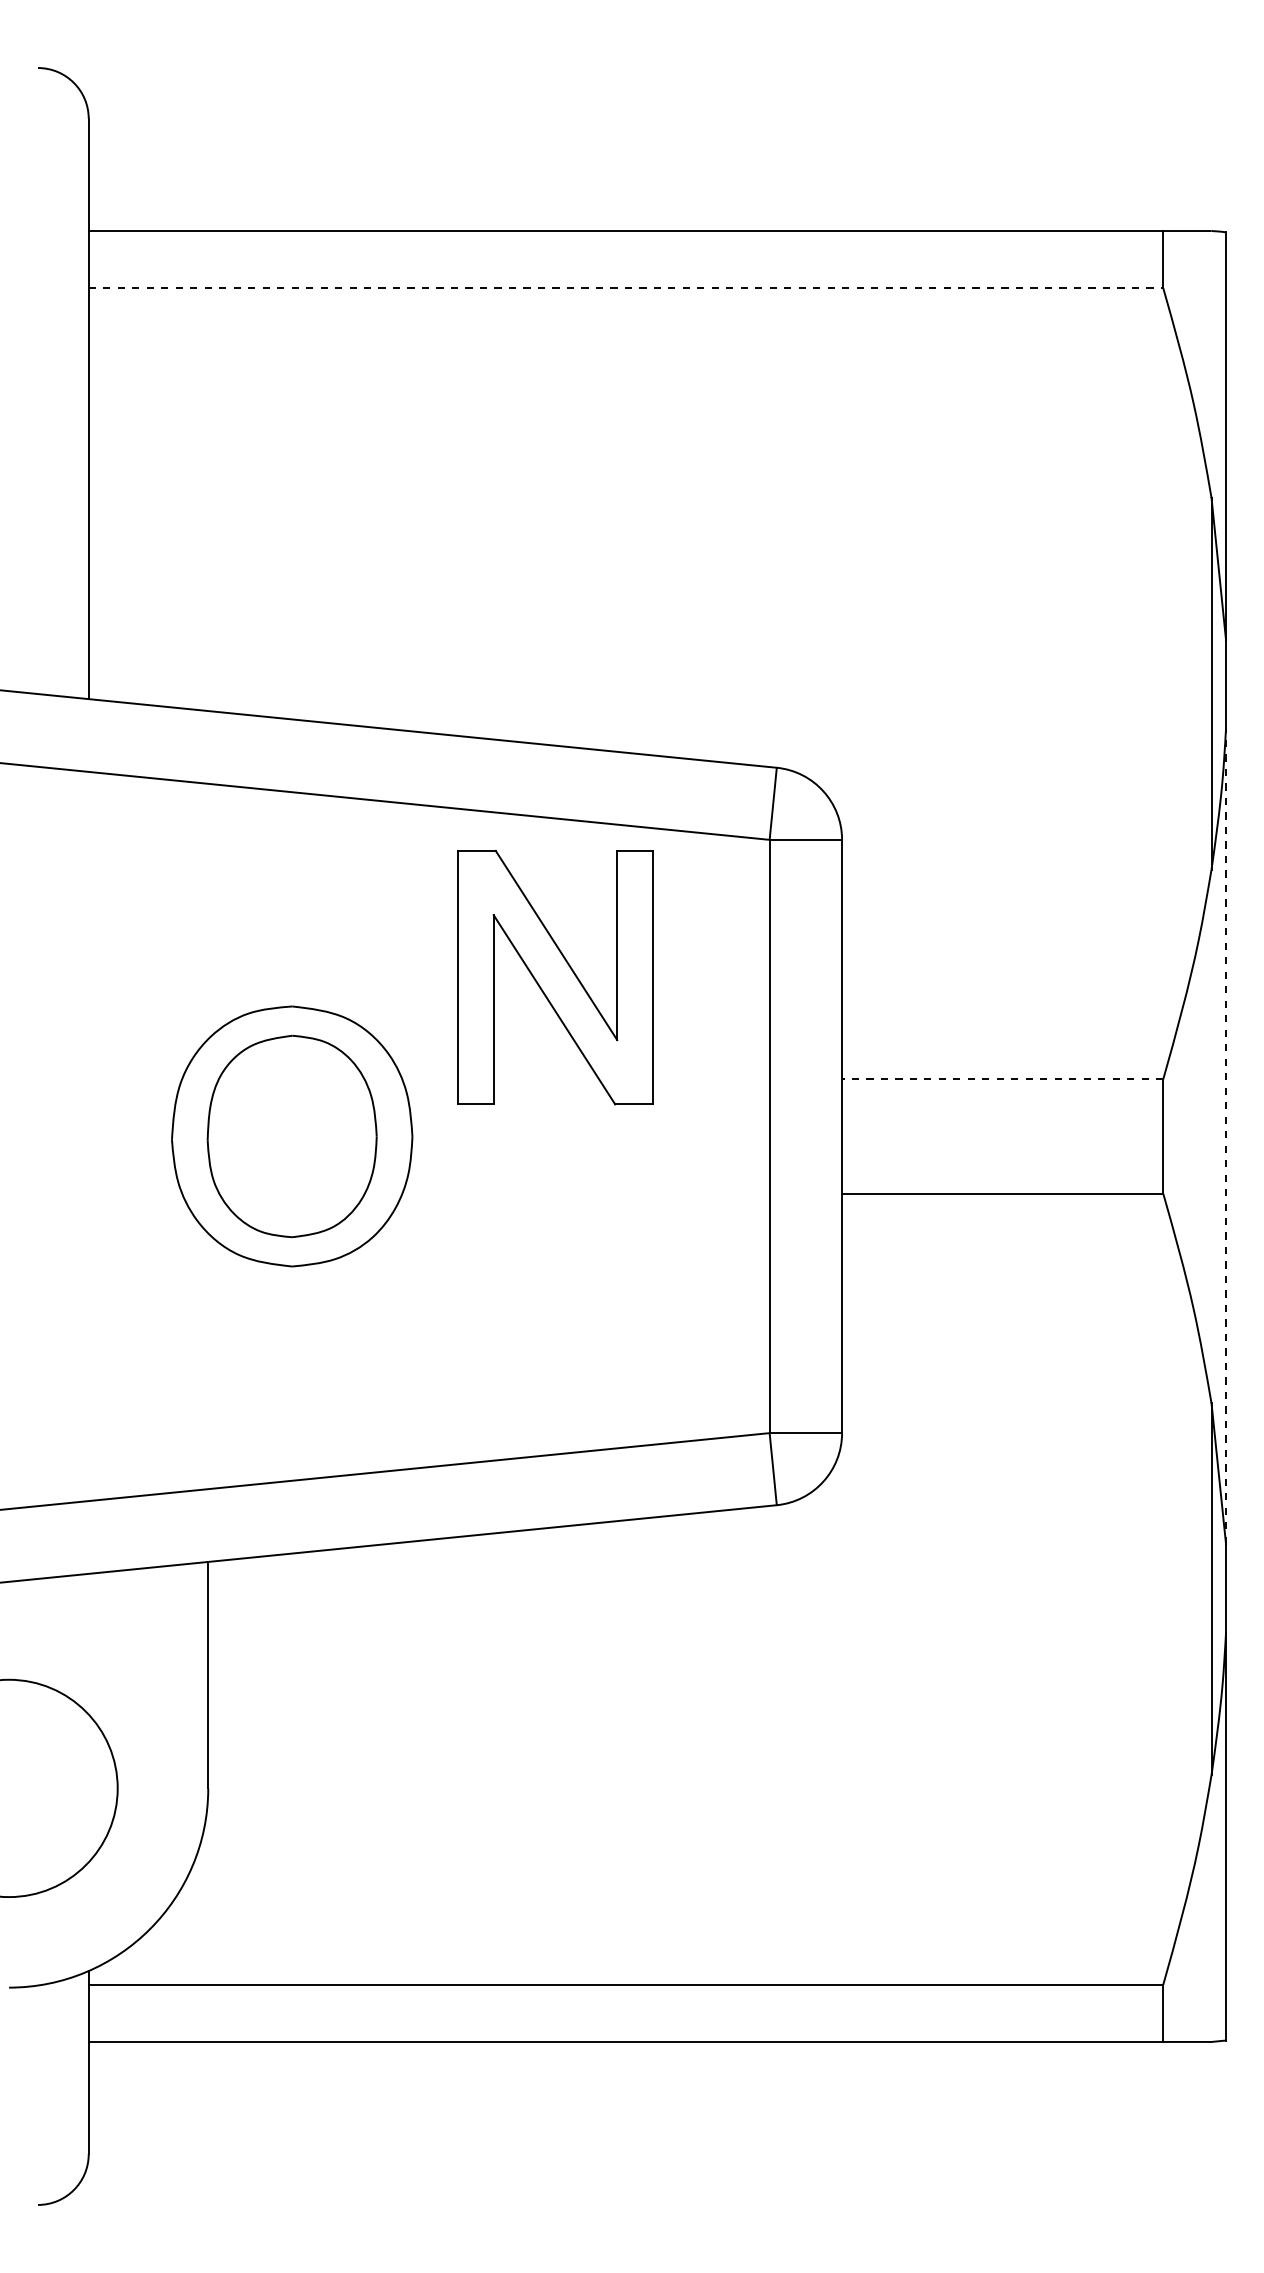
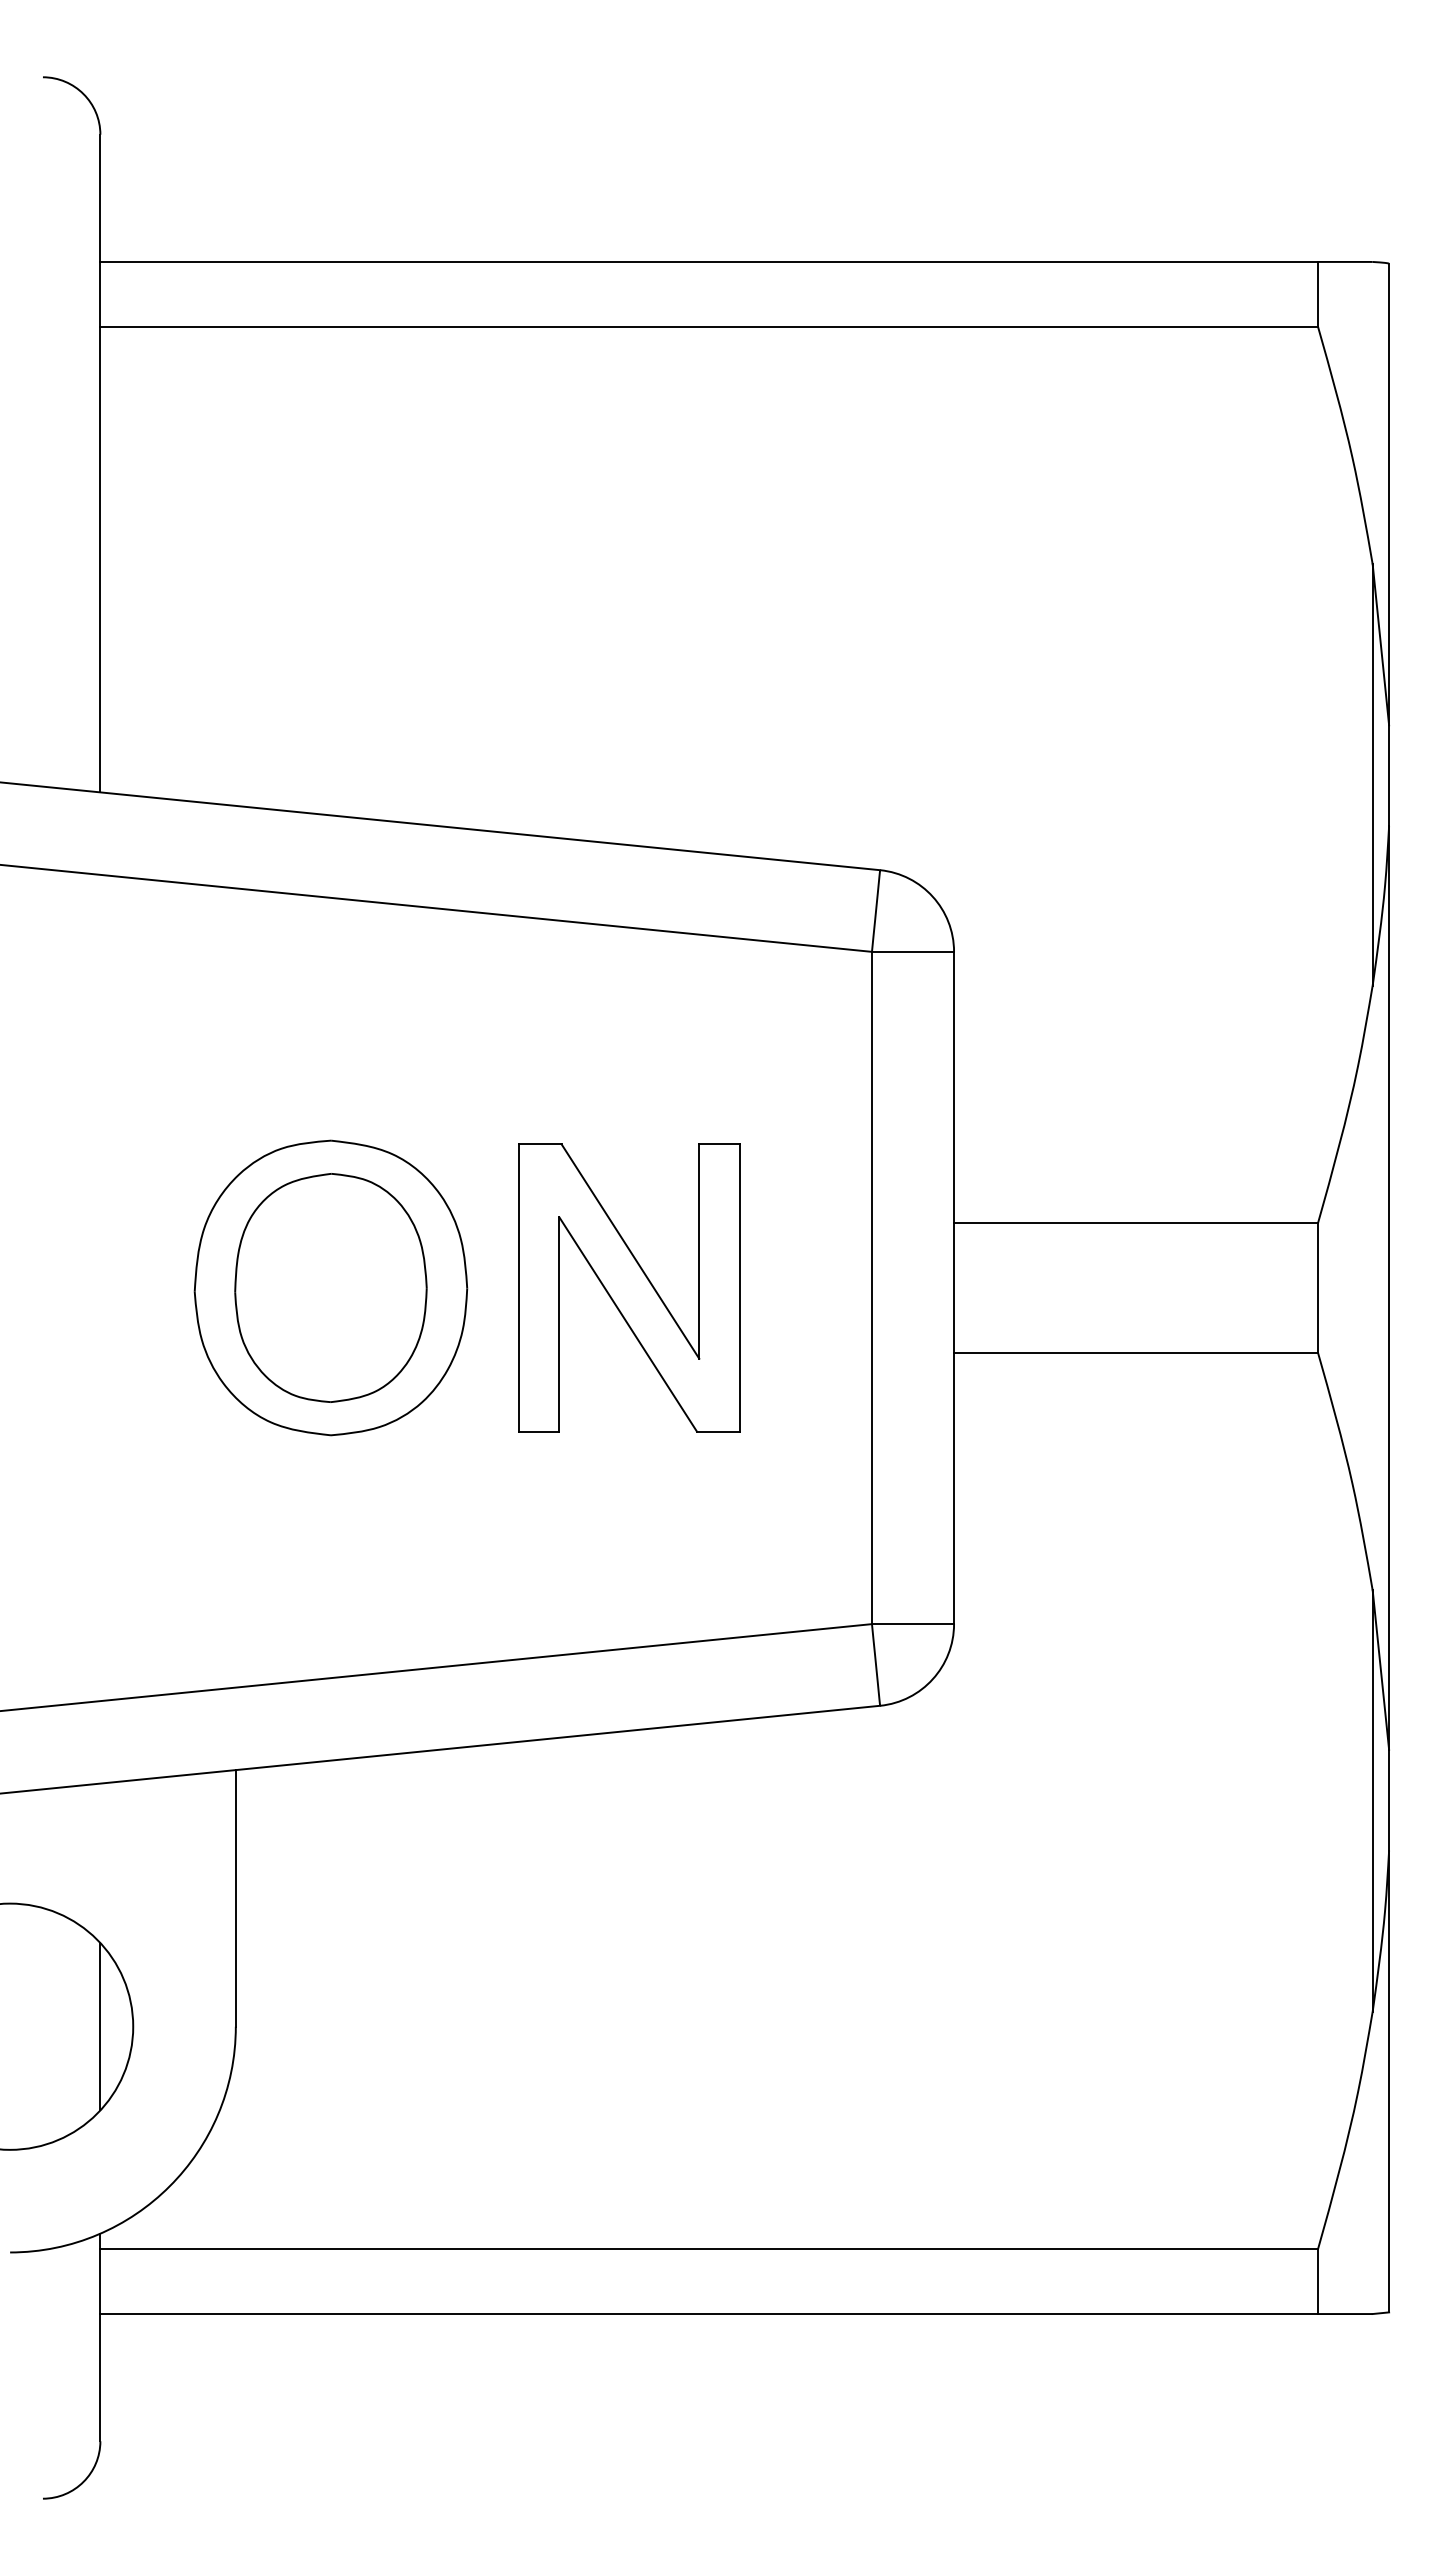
line: (626, 287) -> (709, 326), dashed -> solid
part: (555, 977) -> (629, 1287), moved
line: (1003, 1079) -> (1136, 1223), dashed -> solid
line: (1226, 1136) -> (1389, 1287), dashed -> solid
line: (88, 1788) -> (100, 2026), added

